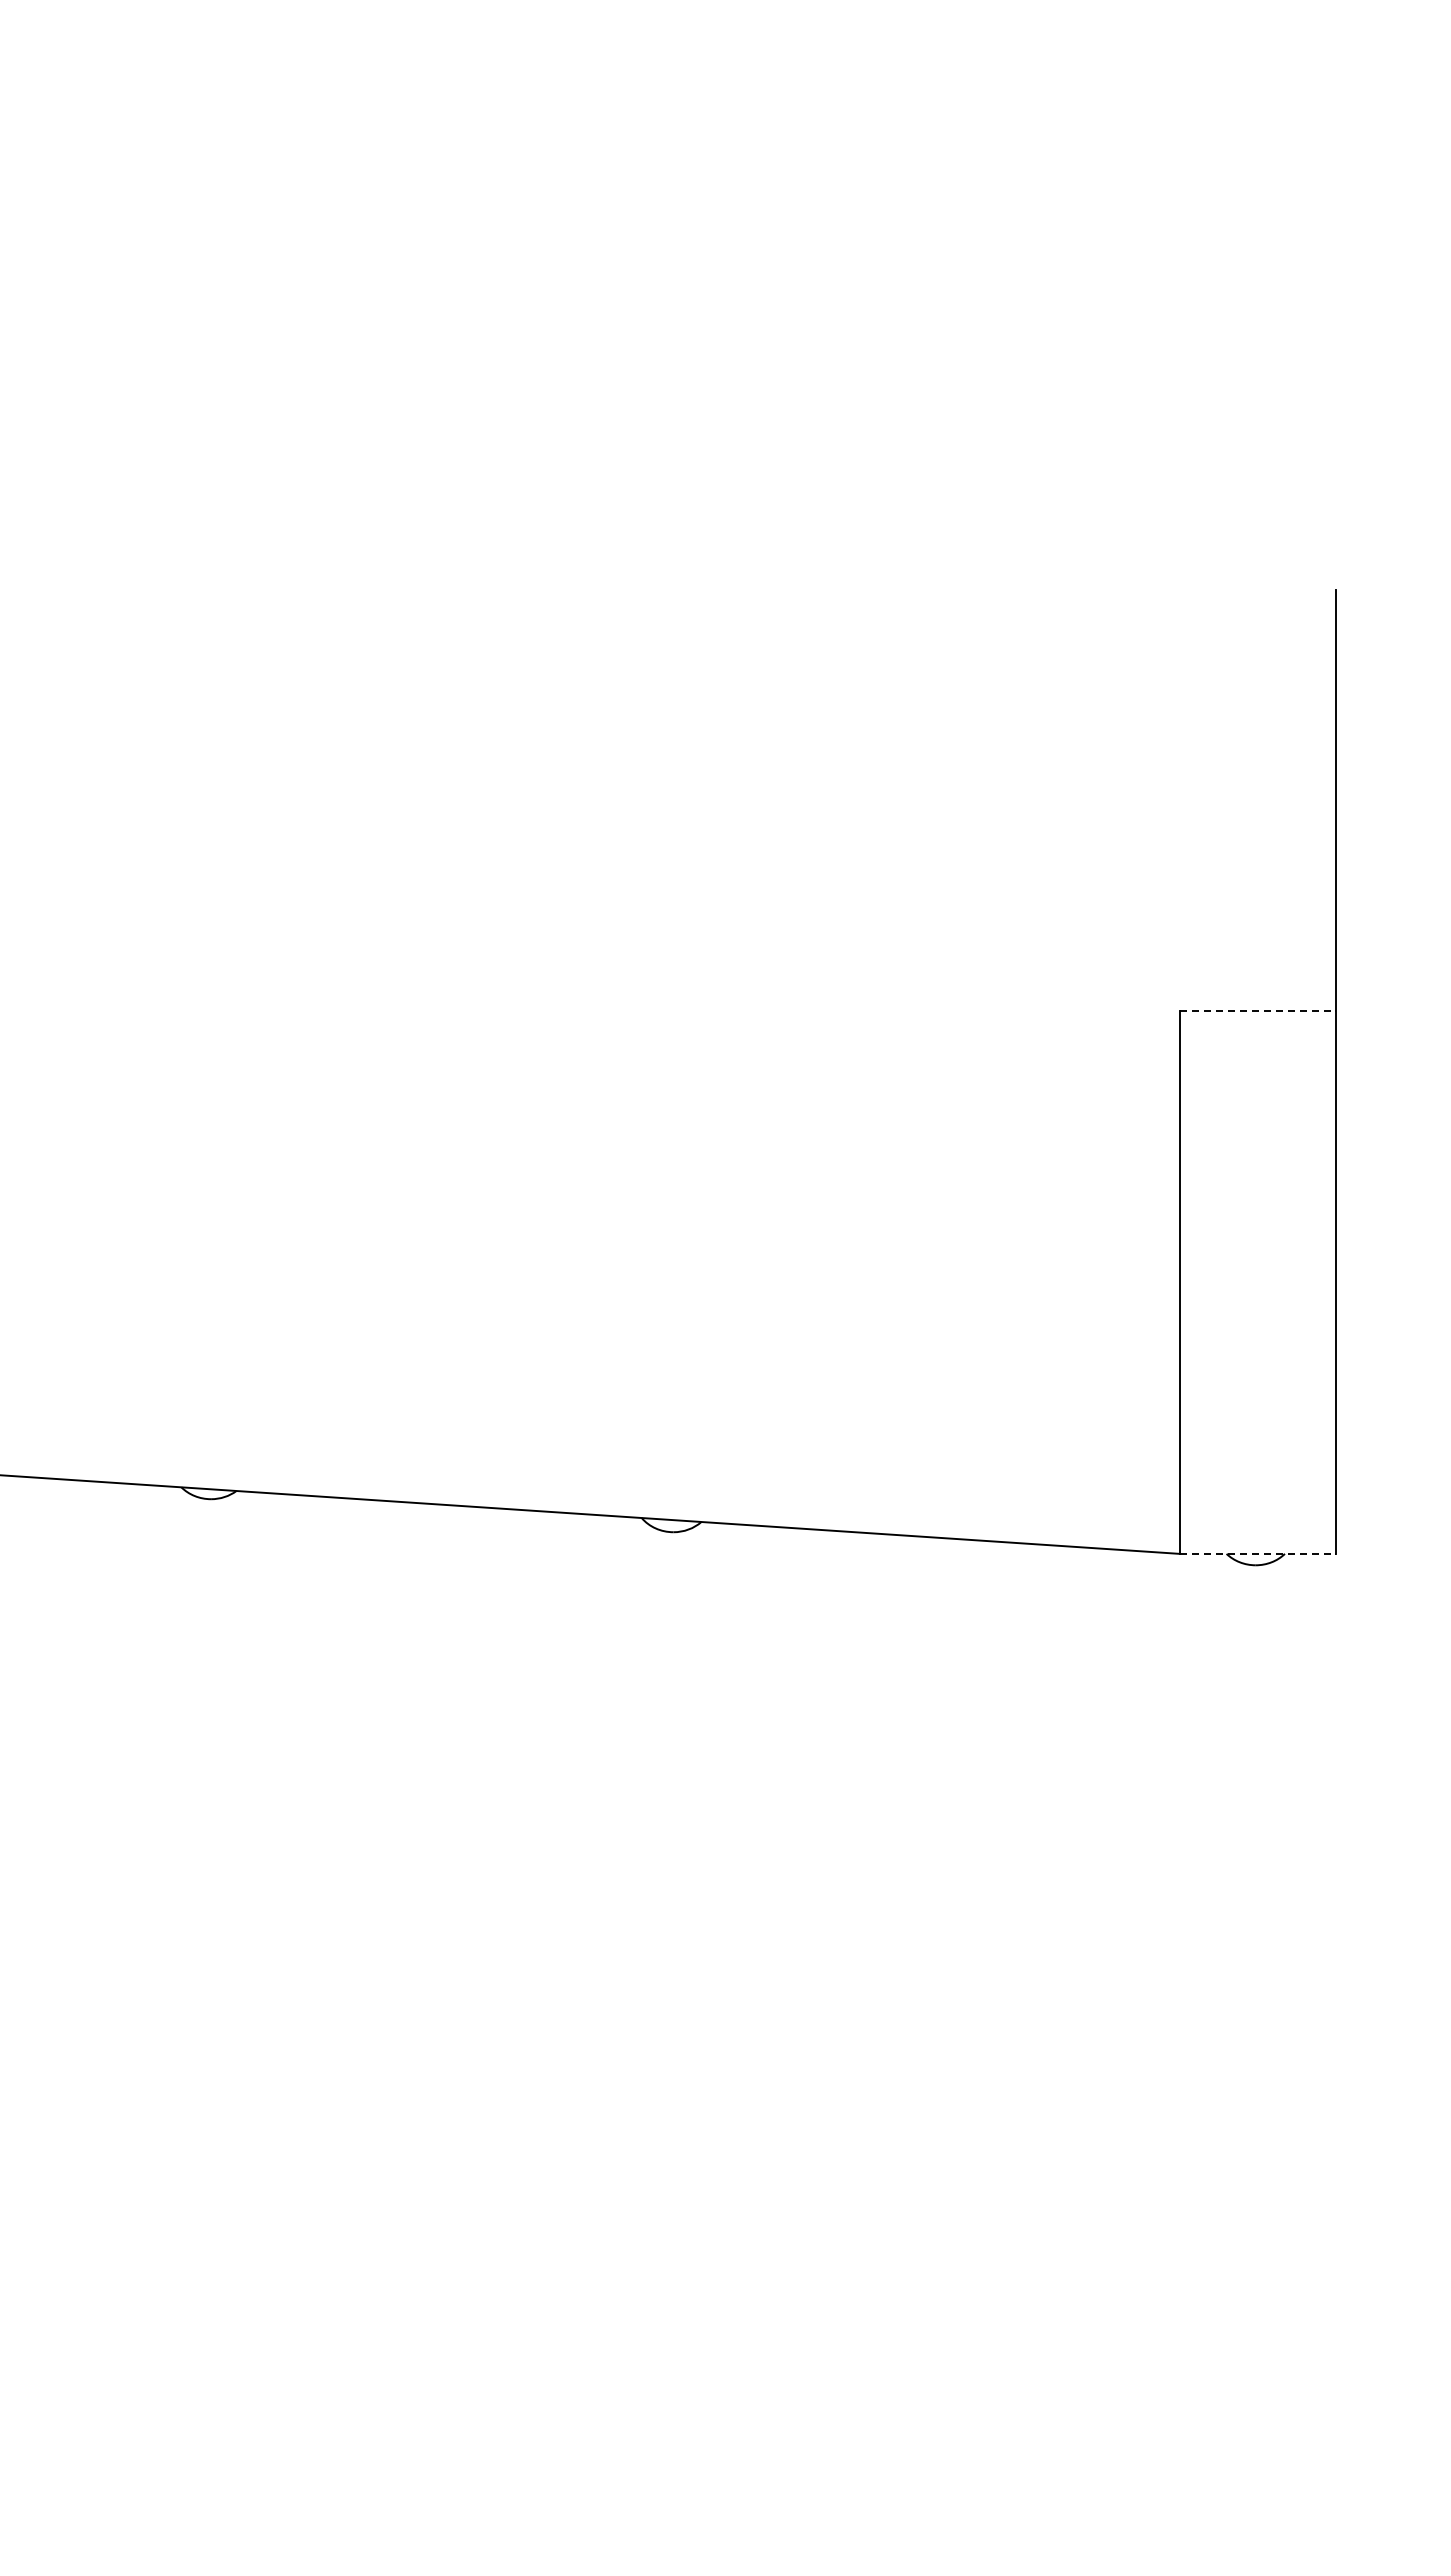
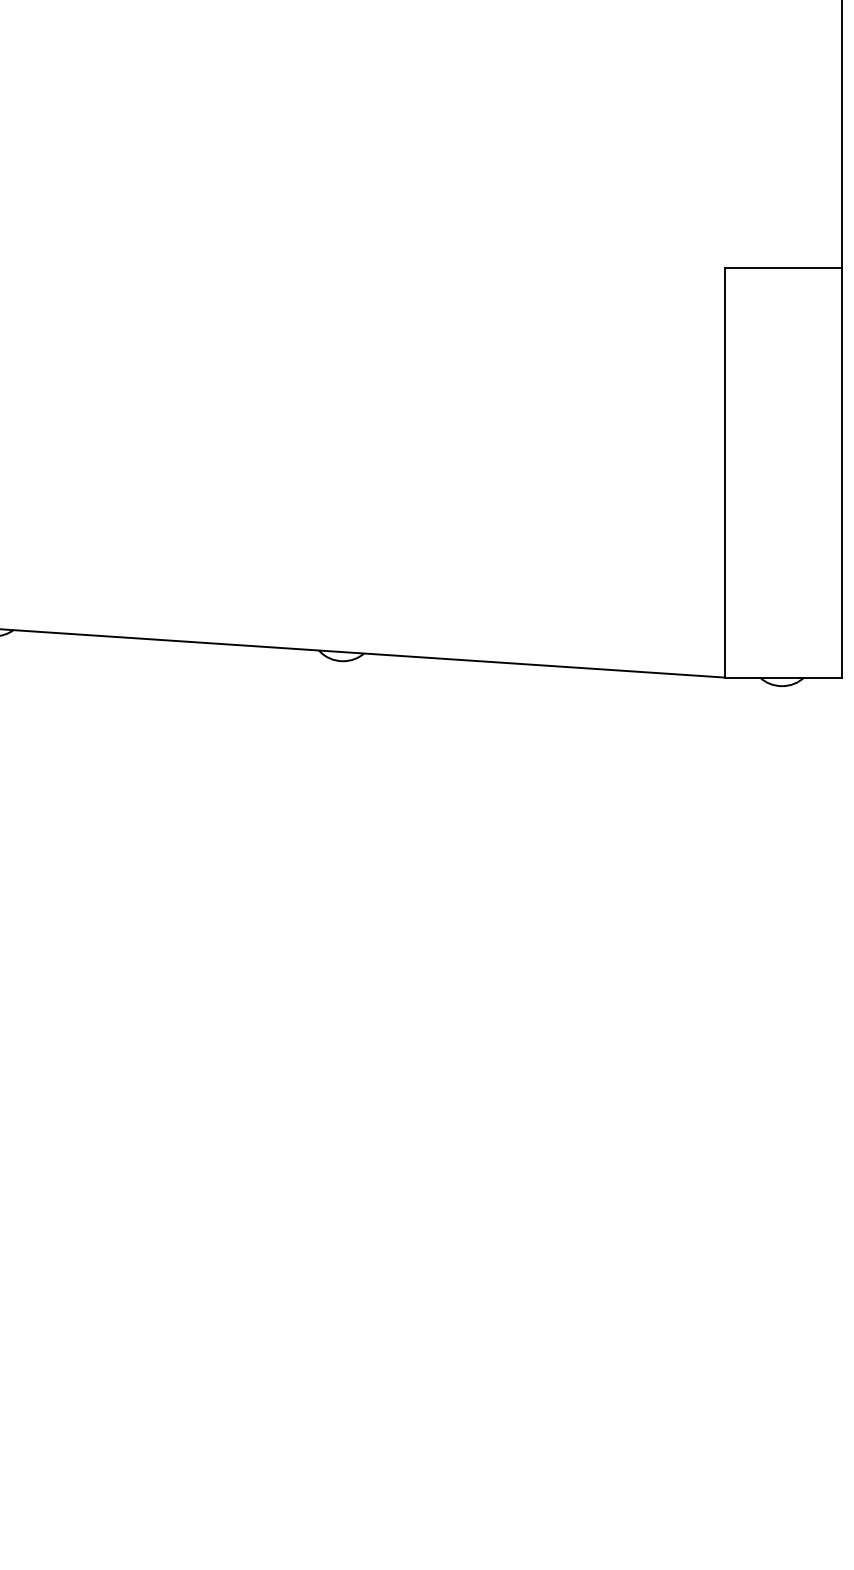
line: (1257, 1010) -> (783, 267), dashed -> solid
line: (1257, 1553) -> (783, 677), dashed -> solid

